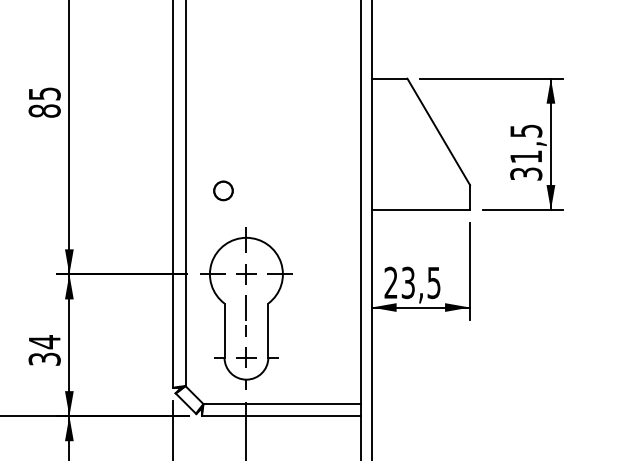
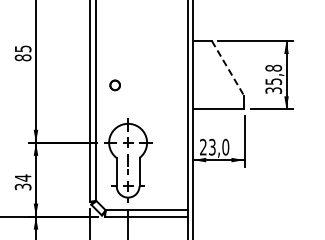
line: (439, 133) -> (228, 69), solid -> dashed
text: (525, 143) -> (273, 74), 31,5 -> 35,8
part: (222, 191) -> (114, 85), moved
text: (433, 281) -> (225, 146), 23,5 -> 23,0

